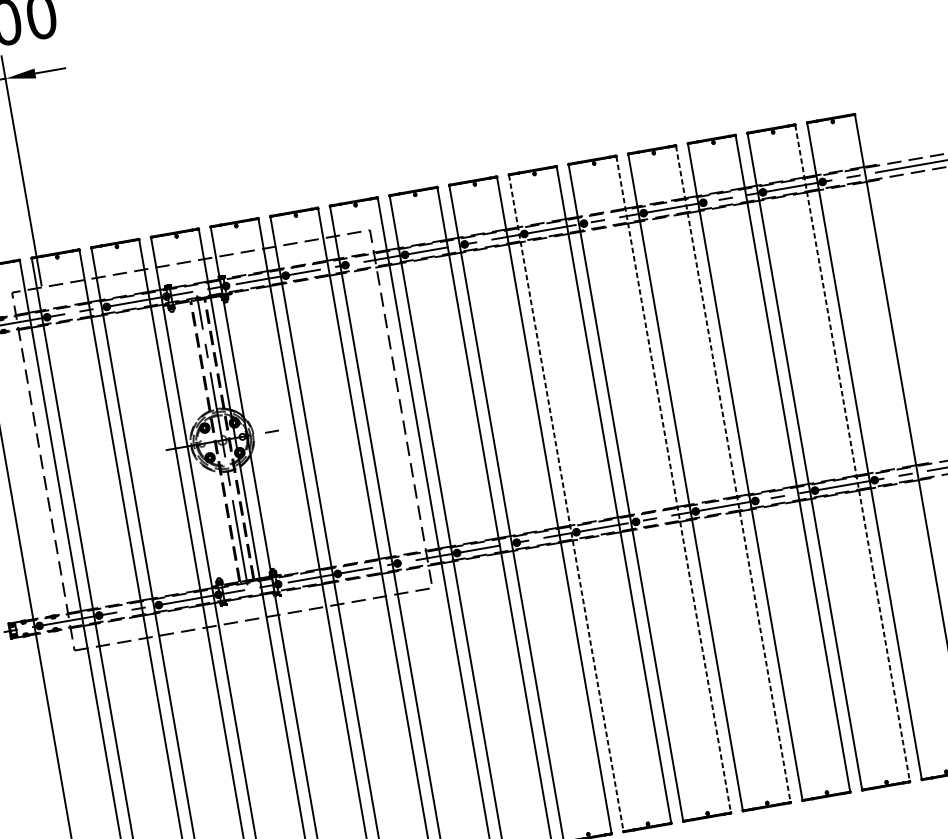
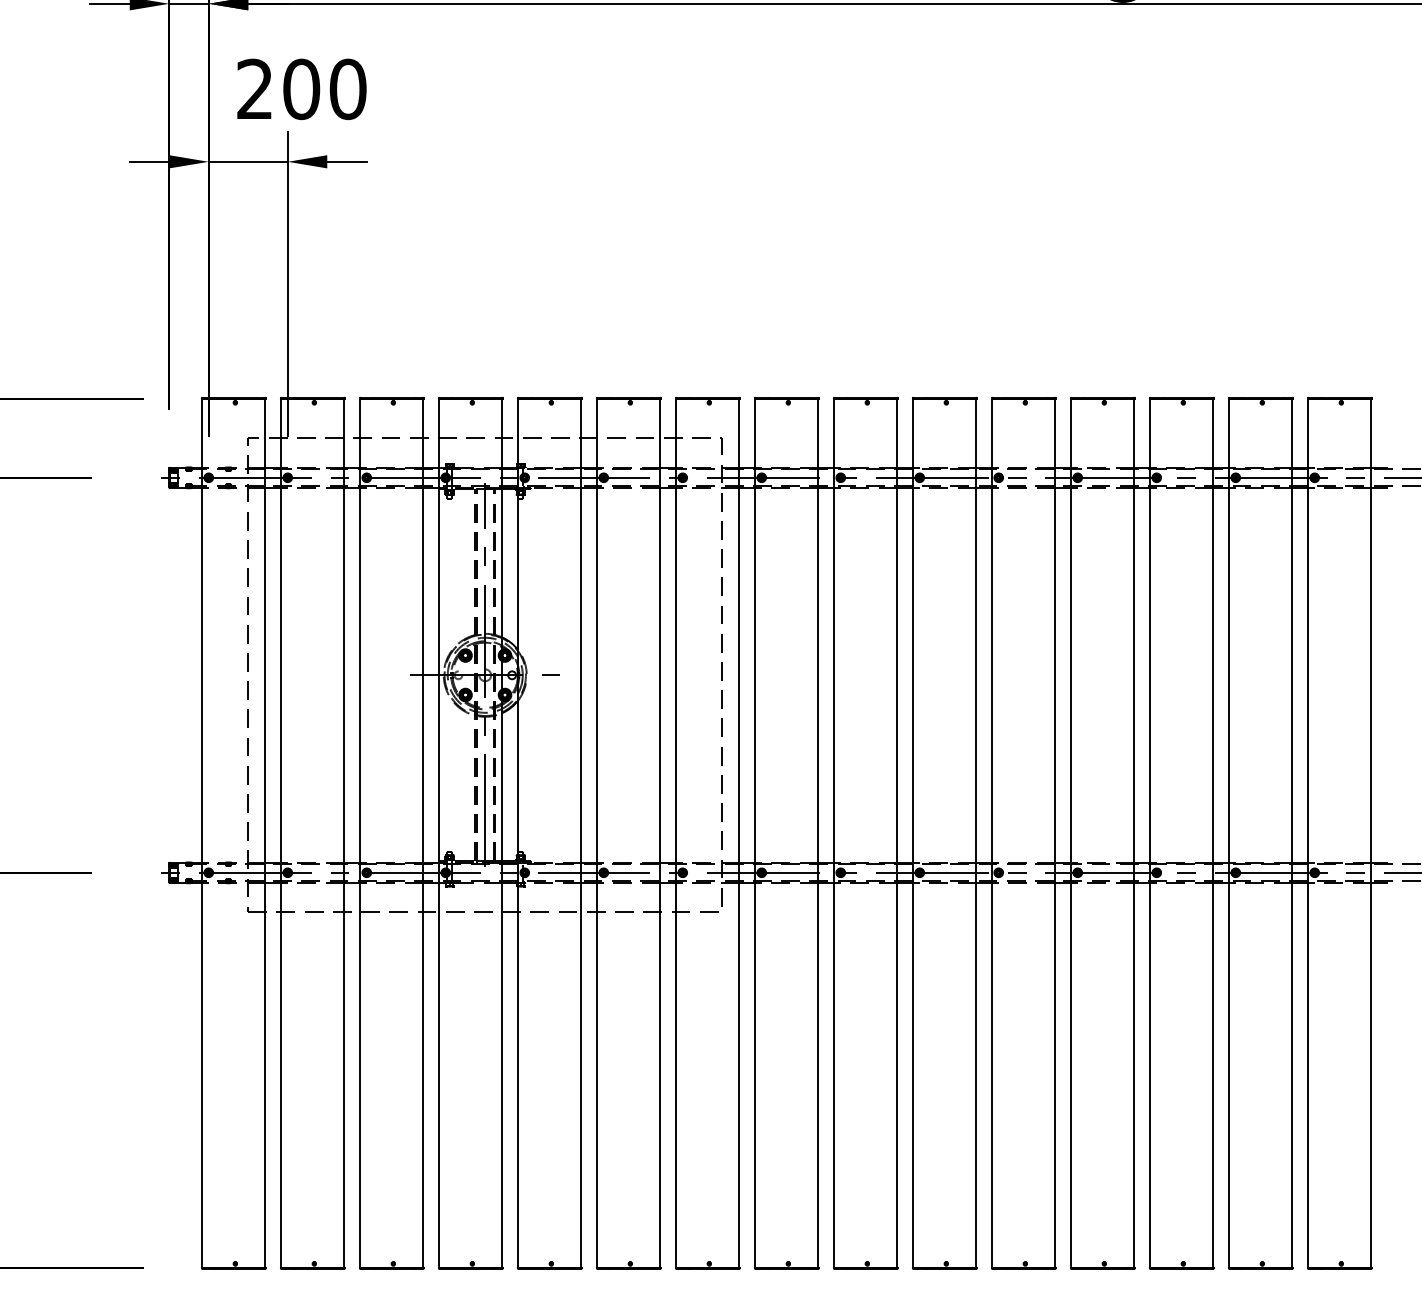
line: (852, 453) -> (1292, 833), dashed -> solid
line: (733, 474) -> (1134, 833), dashed -> solid
line: (673, 484) -> (1055, 833), dashed -> solid
line: (566, 503) -> (913, 833), dashed -> solid

